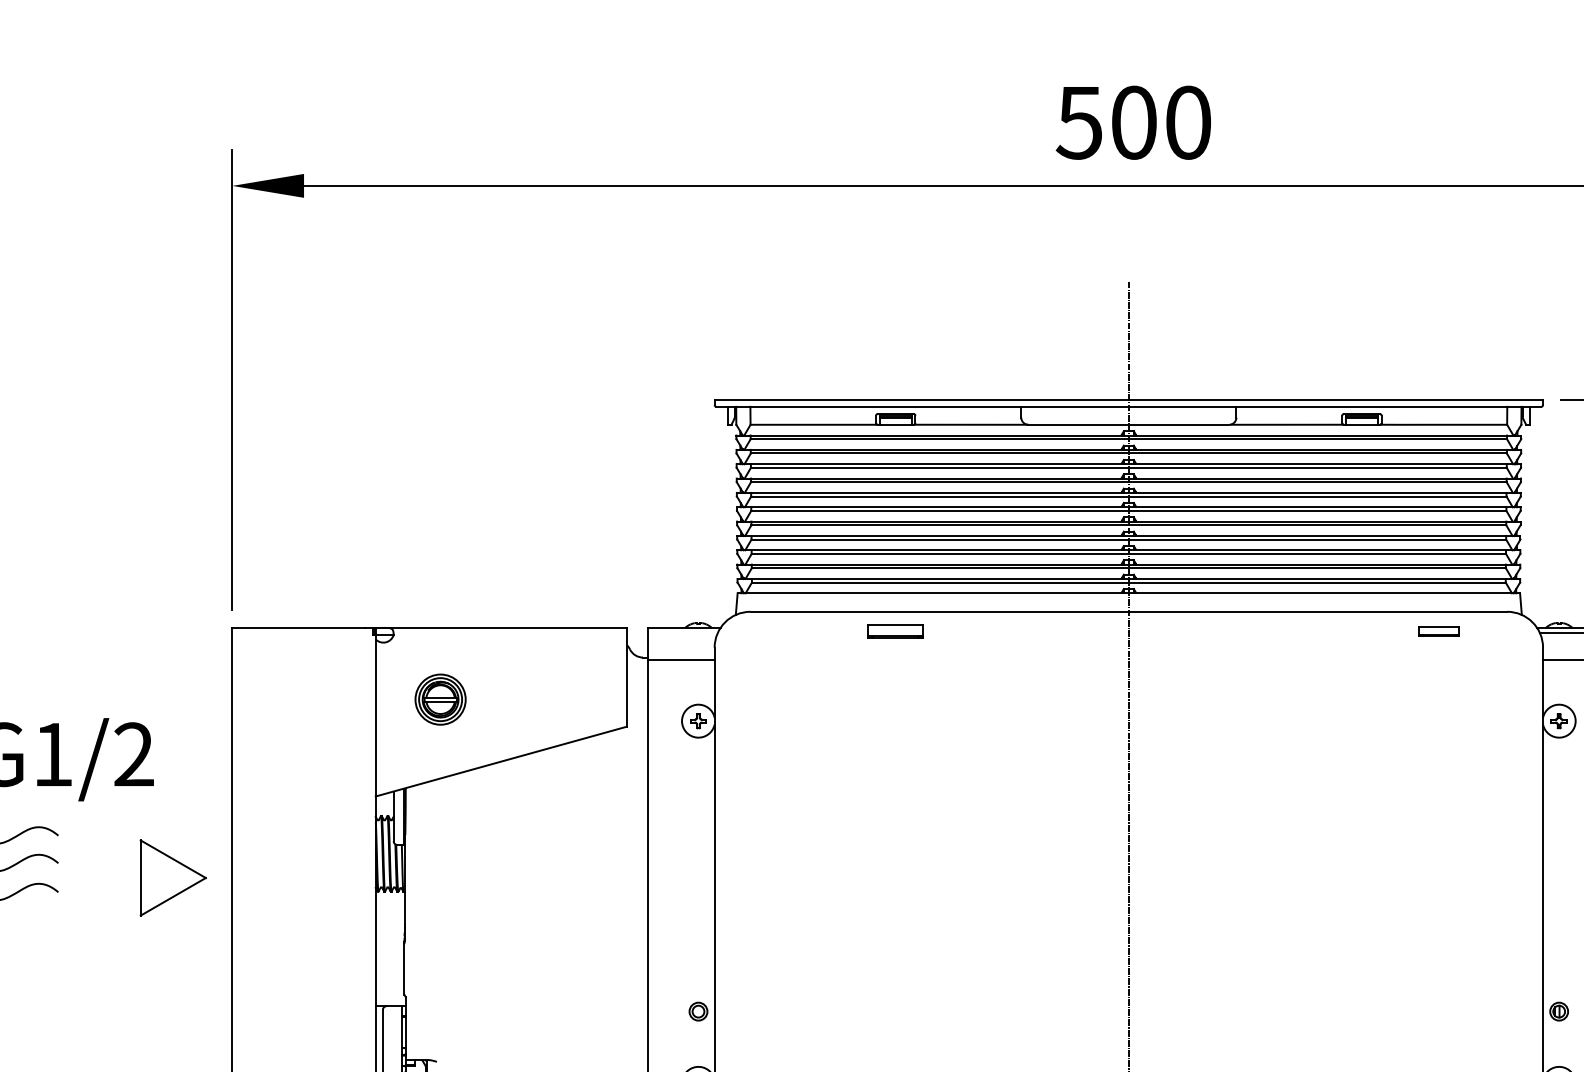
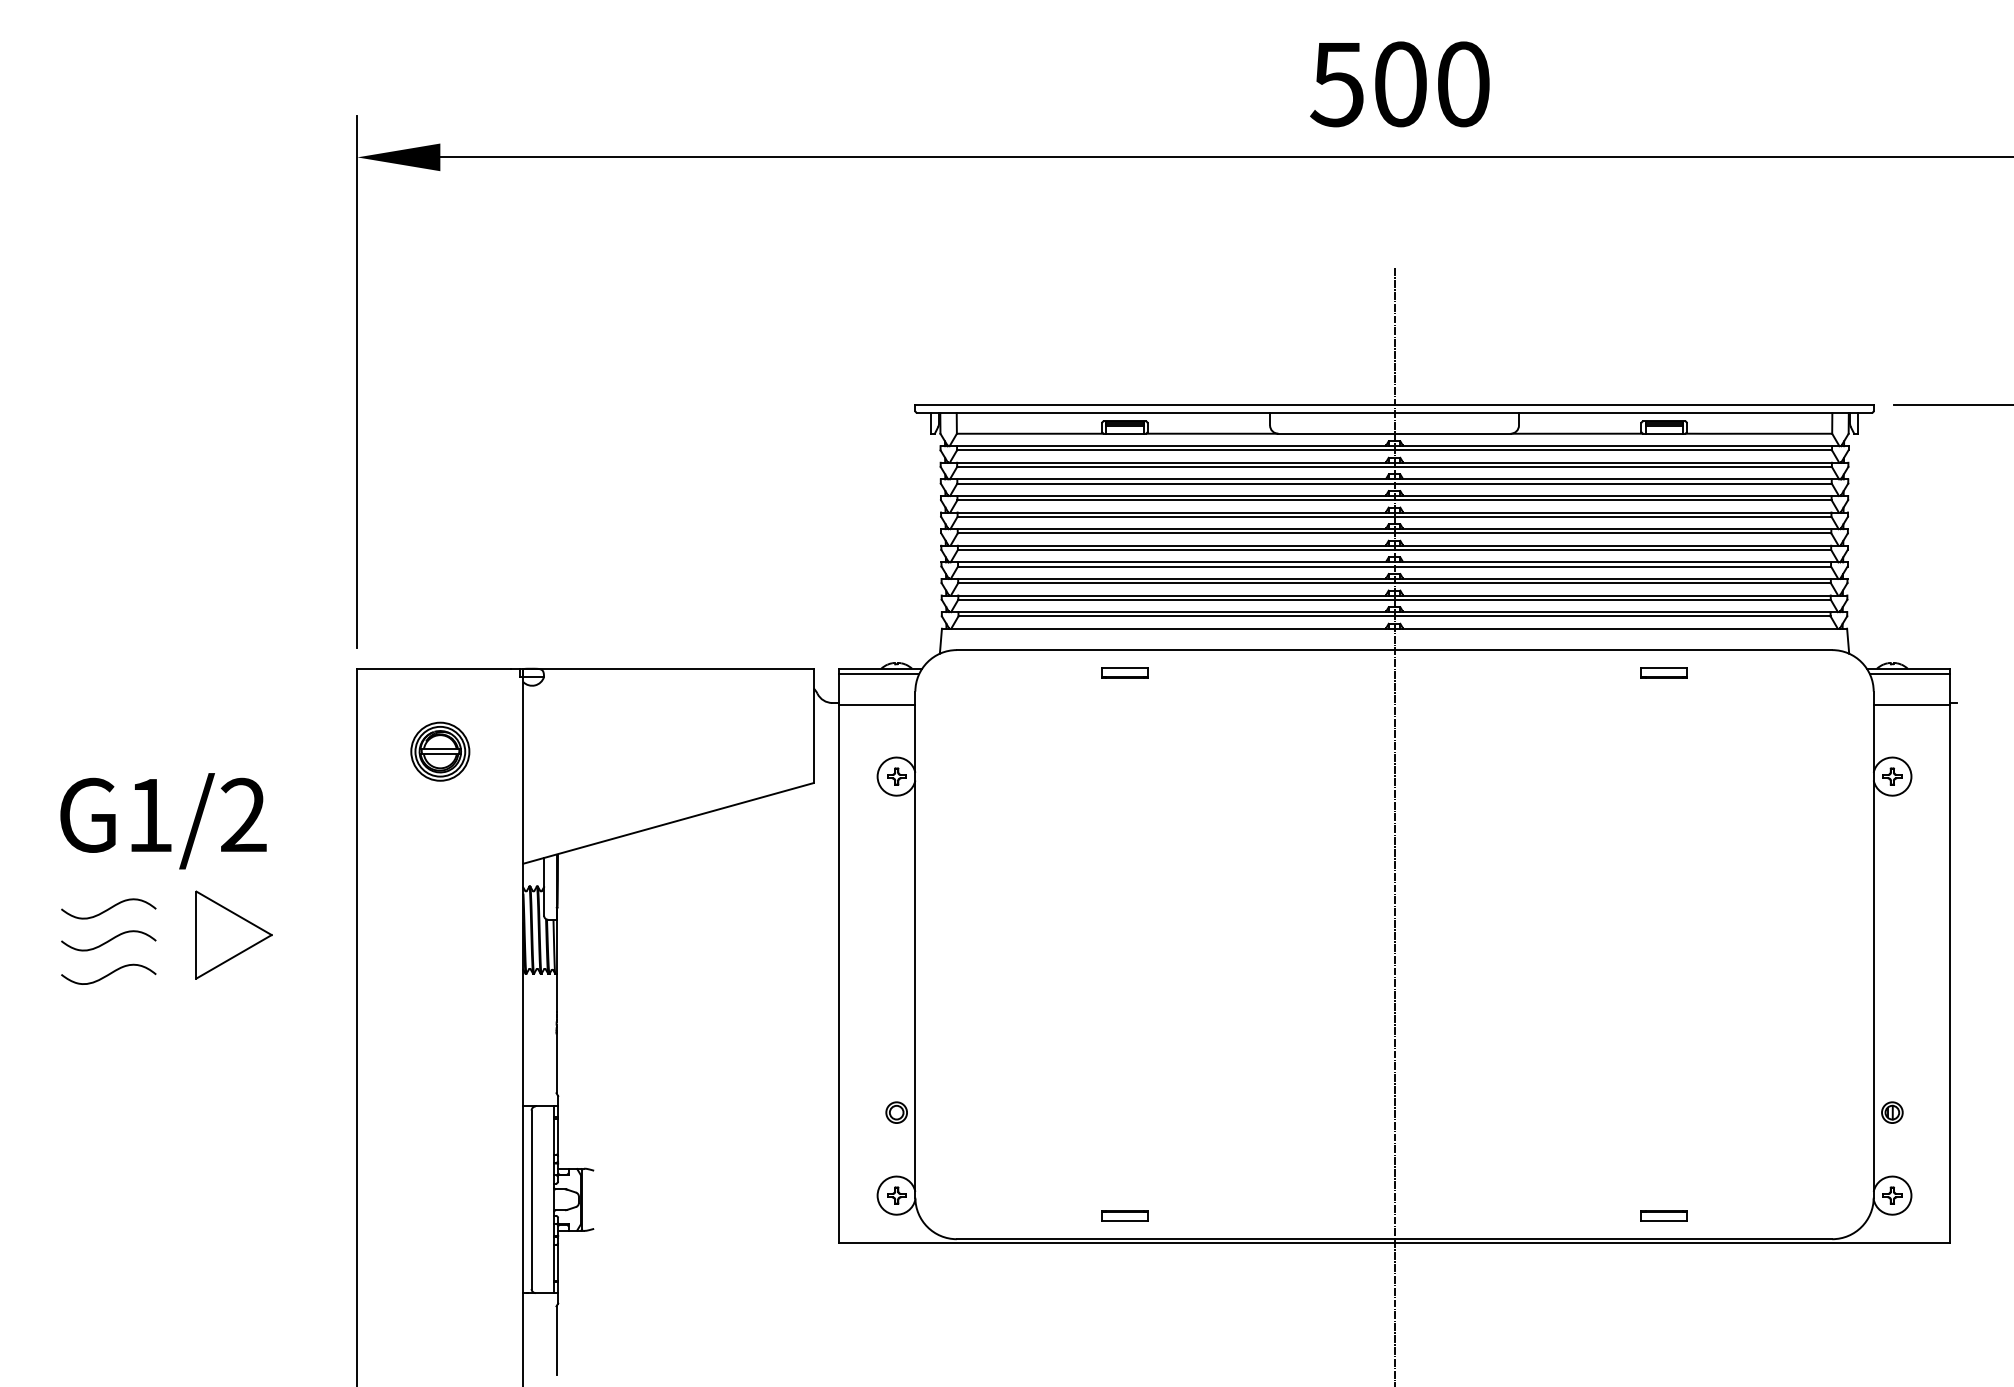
part: (895, 631) -> (1124, 672), size x0.71
part: (1438, 631) -> (1663, 672), moved
line: (682, 632) -> (878, 674), added
part: (440, 699) -> (440, 751), moved
part: (172, 877) -> (233, 934), moved

